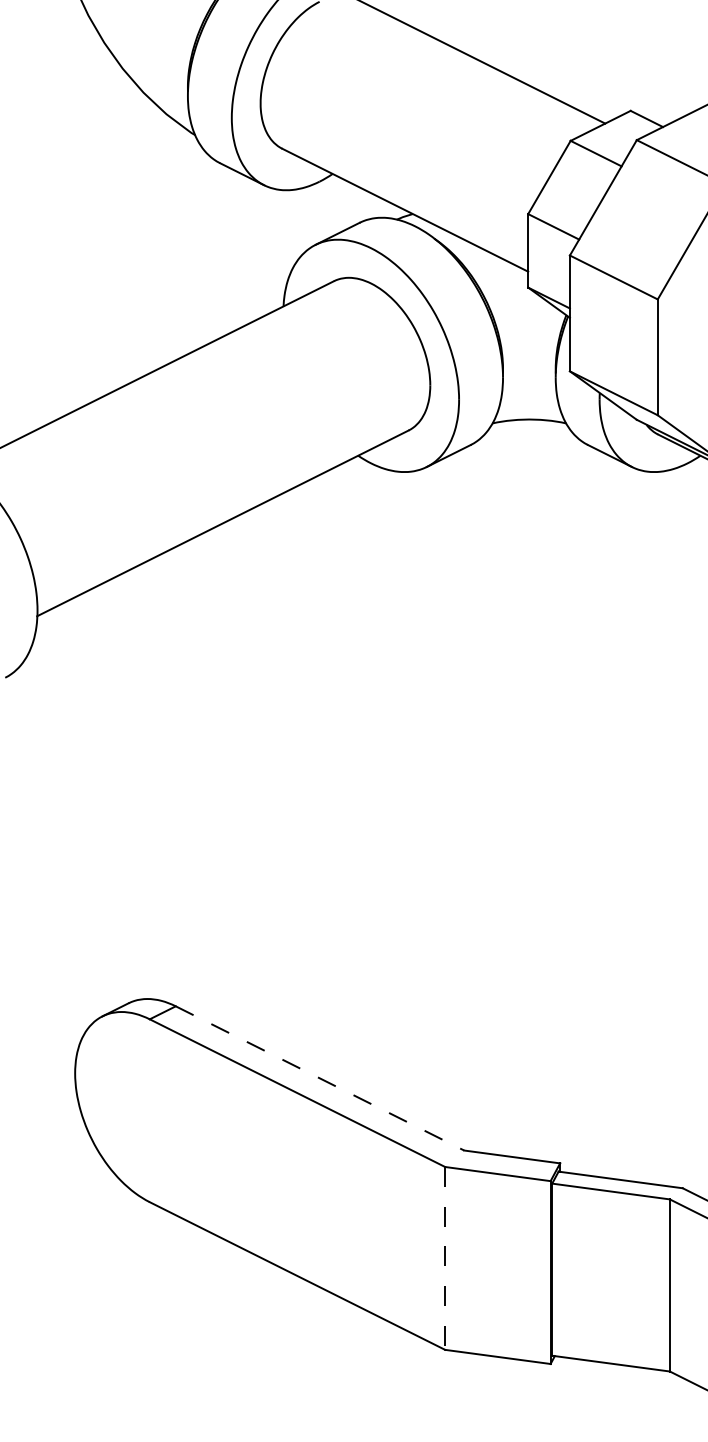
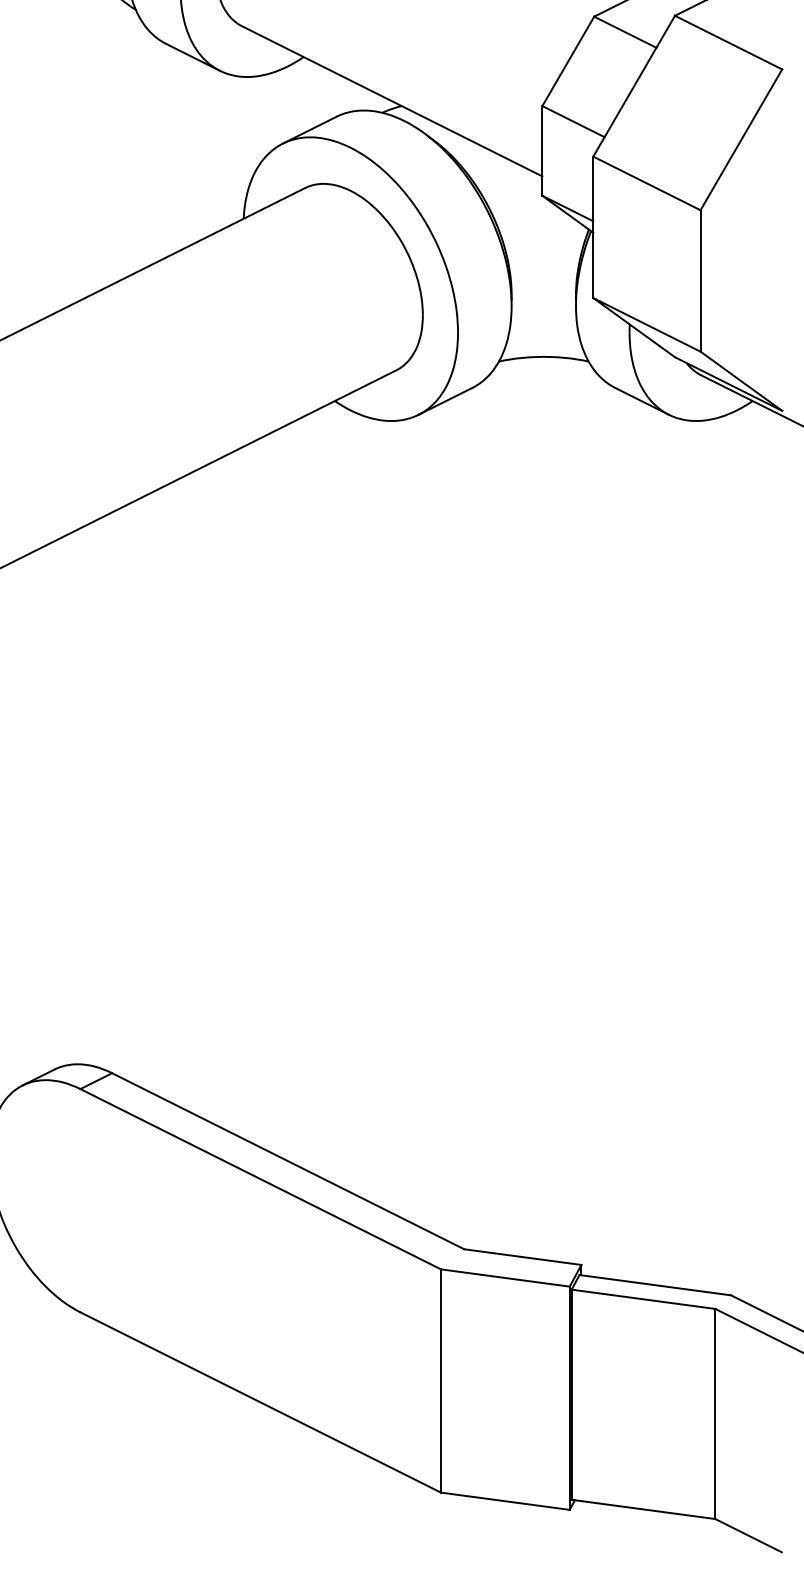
line: (320, 1078) -> (288, 1161), dashed -> solid
line: (445, 1258) -> (441, 1381), dashed -> solid

